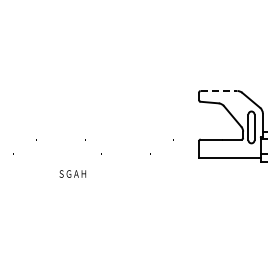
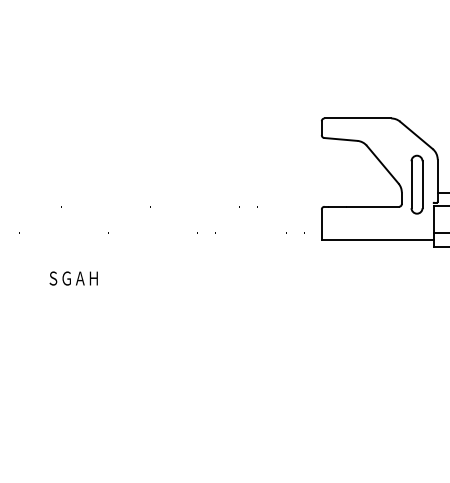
line: (219, 91) -> (358, 119), dashed -> solid
text: (72, 173) -> (73, 277), moved

